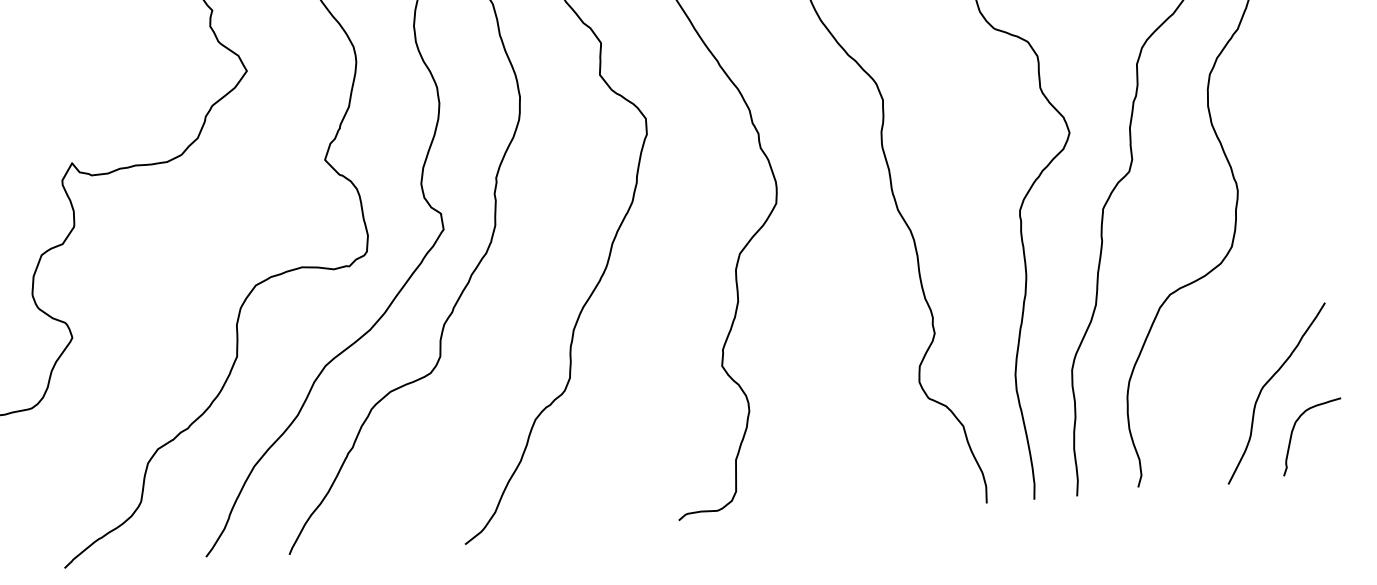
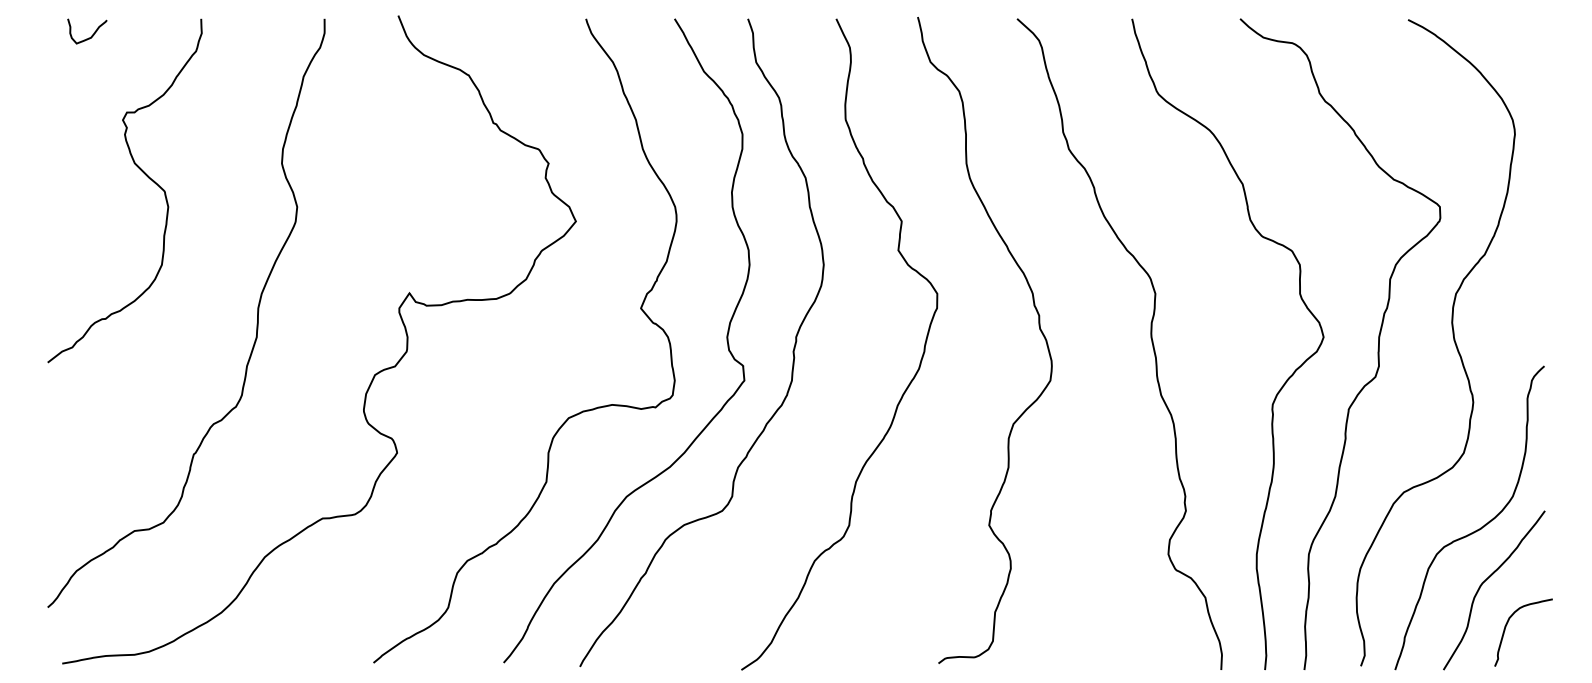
curve: (1251, 330) -> (1475, 530), added

